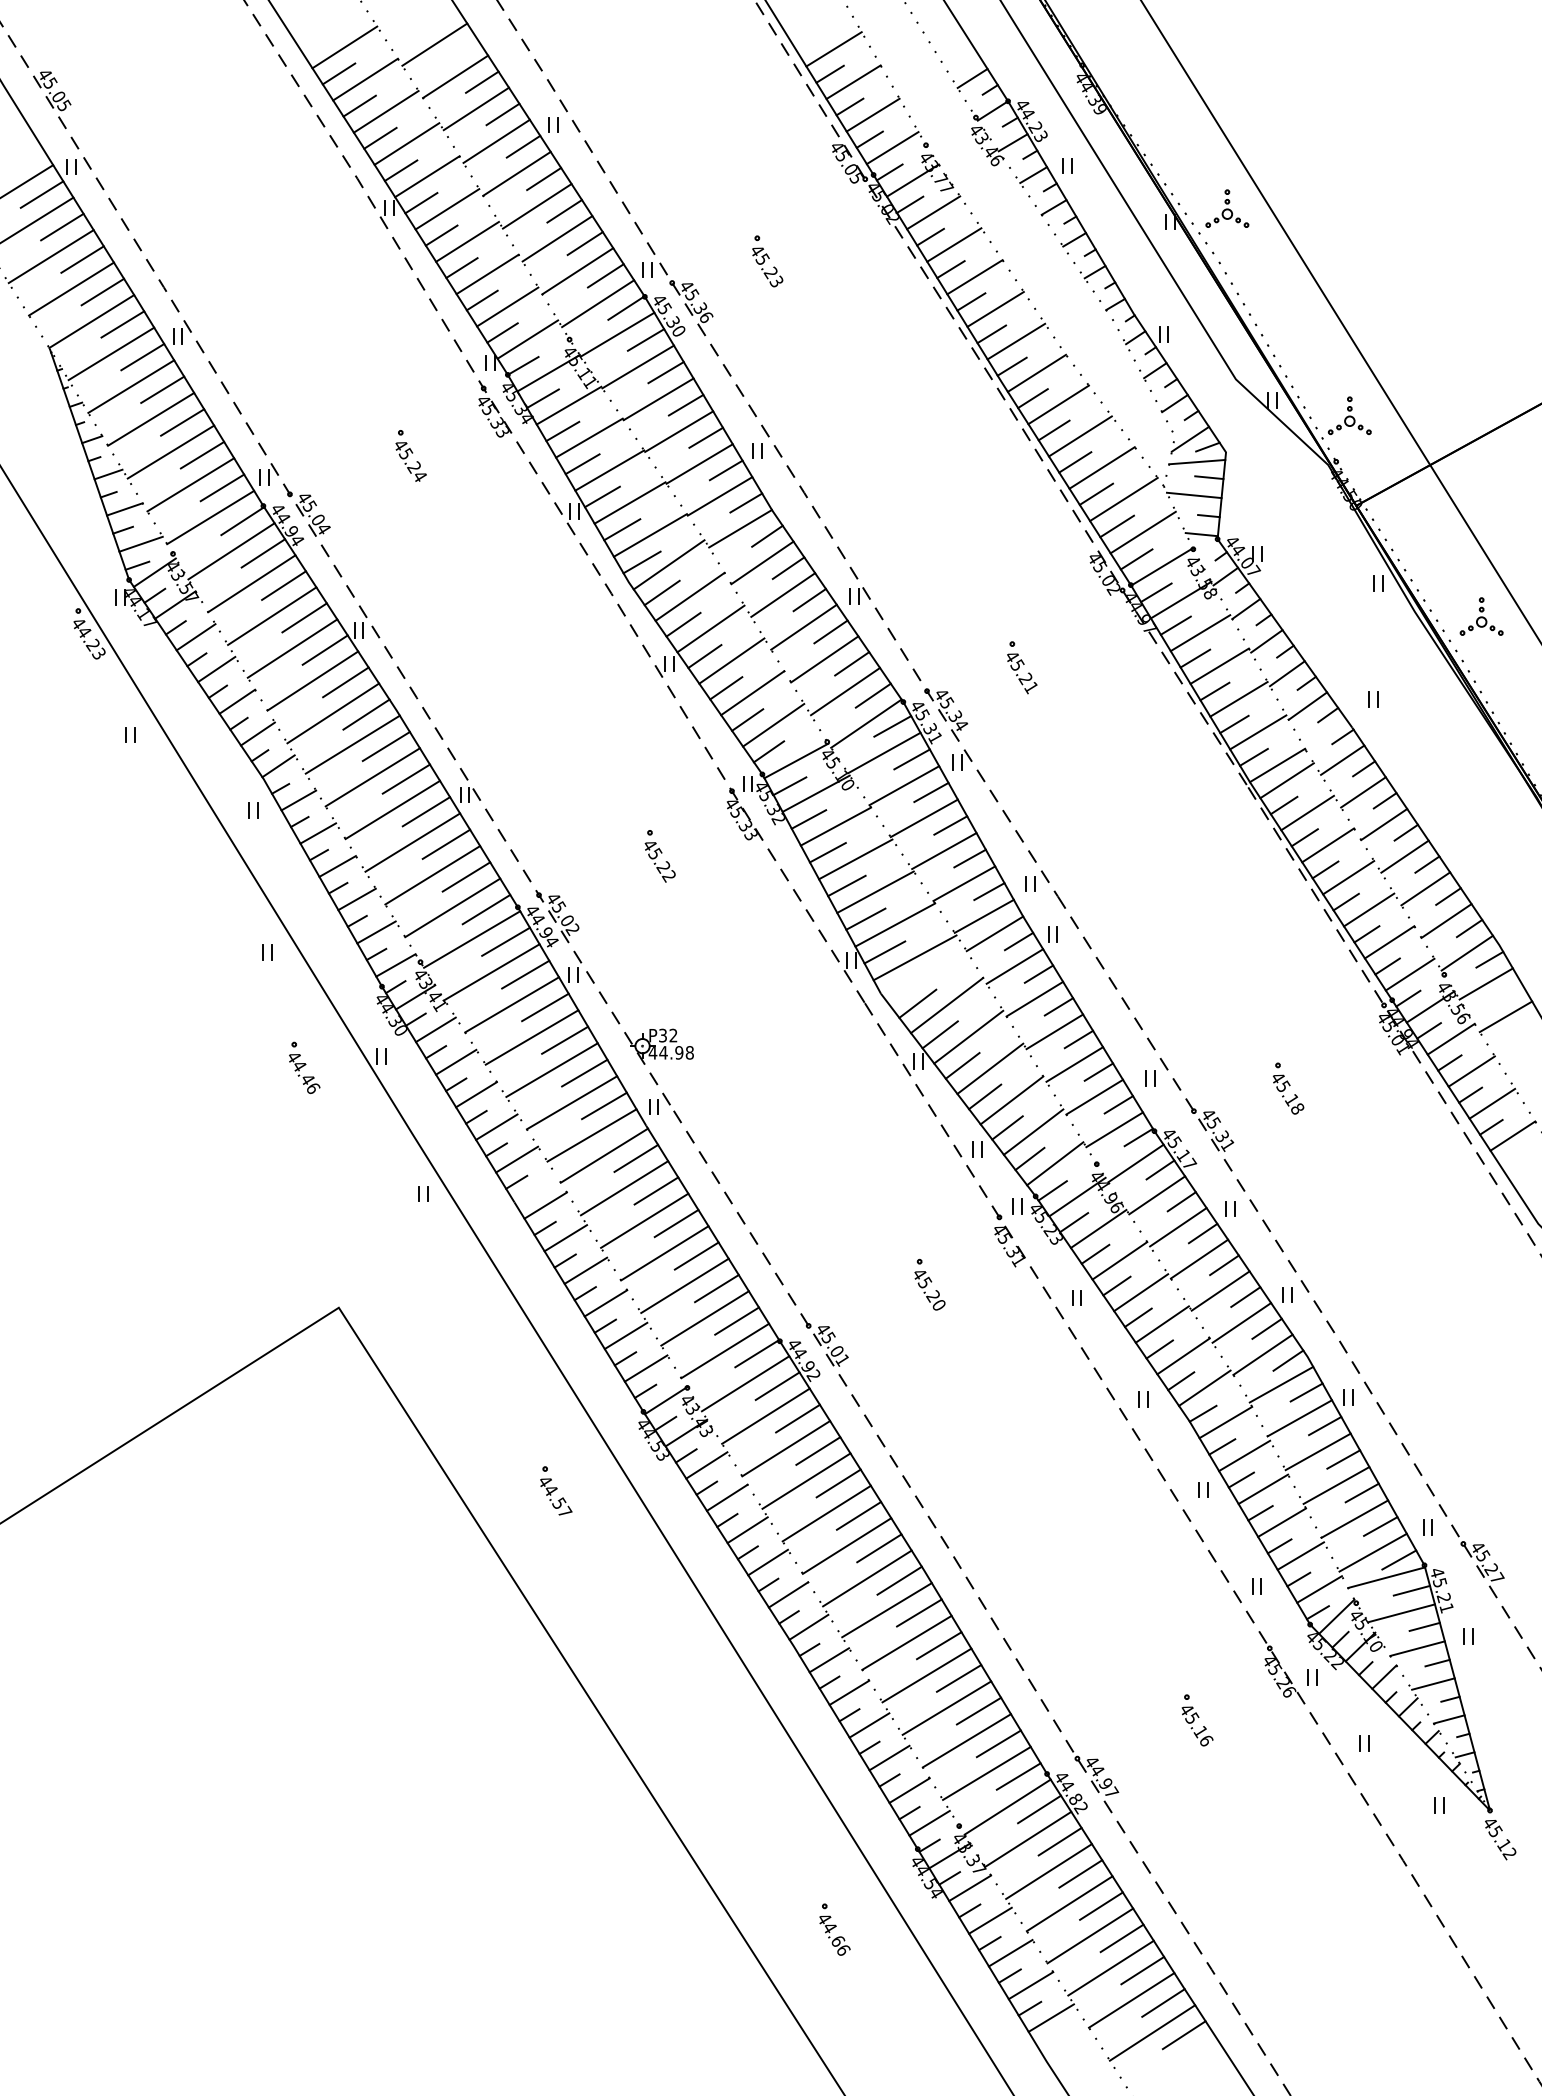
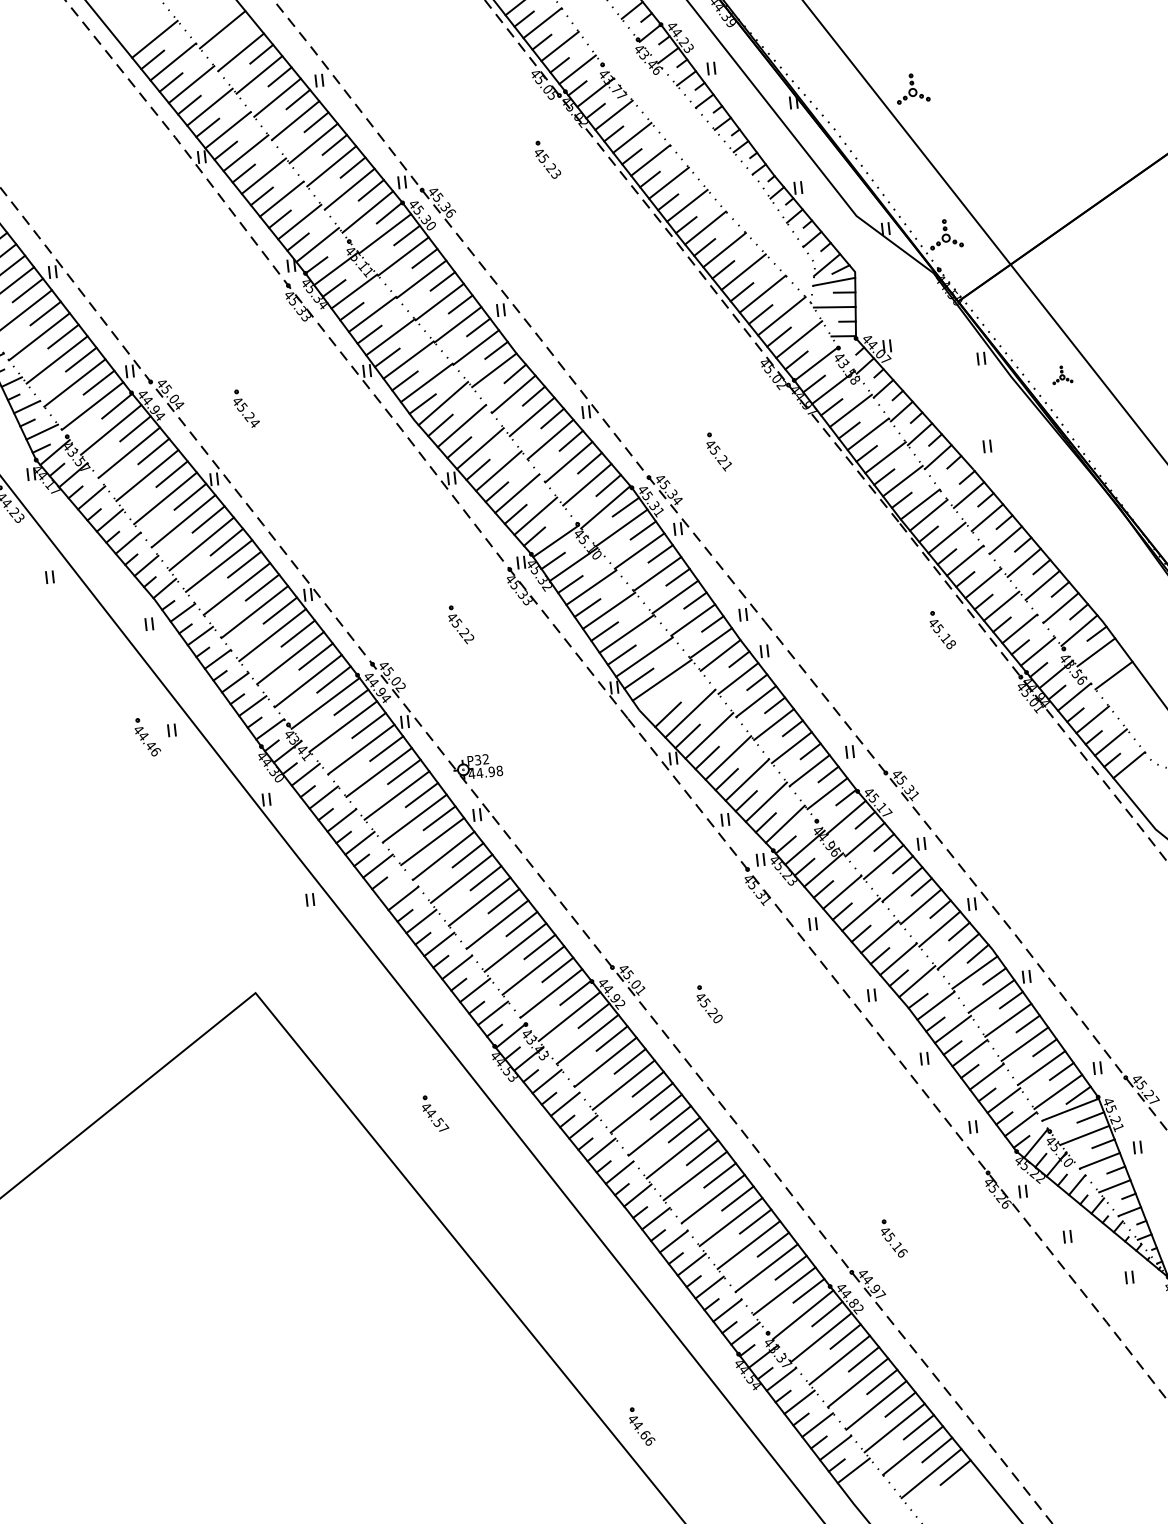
part: (1227, 208) -> (912, 88), moved
part: (767, 261) -> (547, 159), moved
part: (410, 455) -> (245, 408), moved
part: (1481, 616) -> (1062, 374), size x0.6
part: (304, 1067) -> (147, 736), moved
part: (1288, 1088) -> (942, 629), moved
part: (929, 1284) -> (708, 1004), moved
part: (1197, 1720) -> (894, 1238), moved
part: (834, 1929) -> (641, 1426), moved

